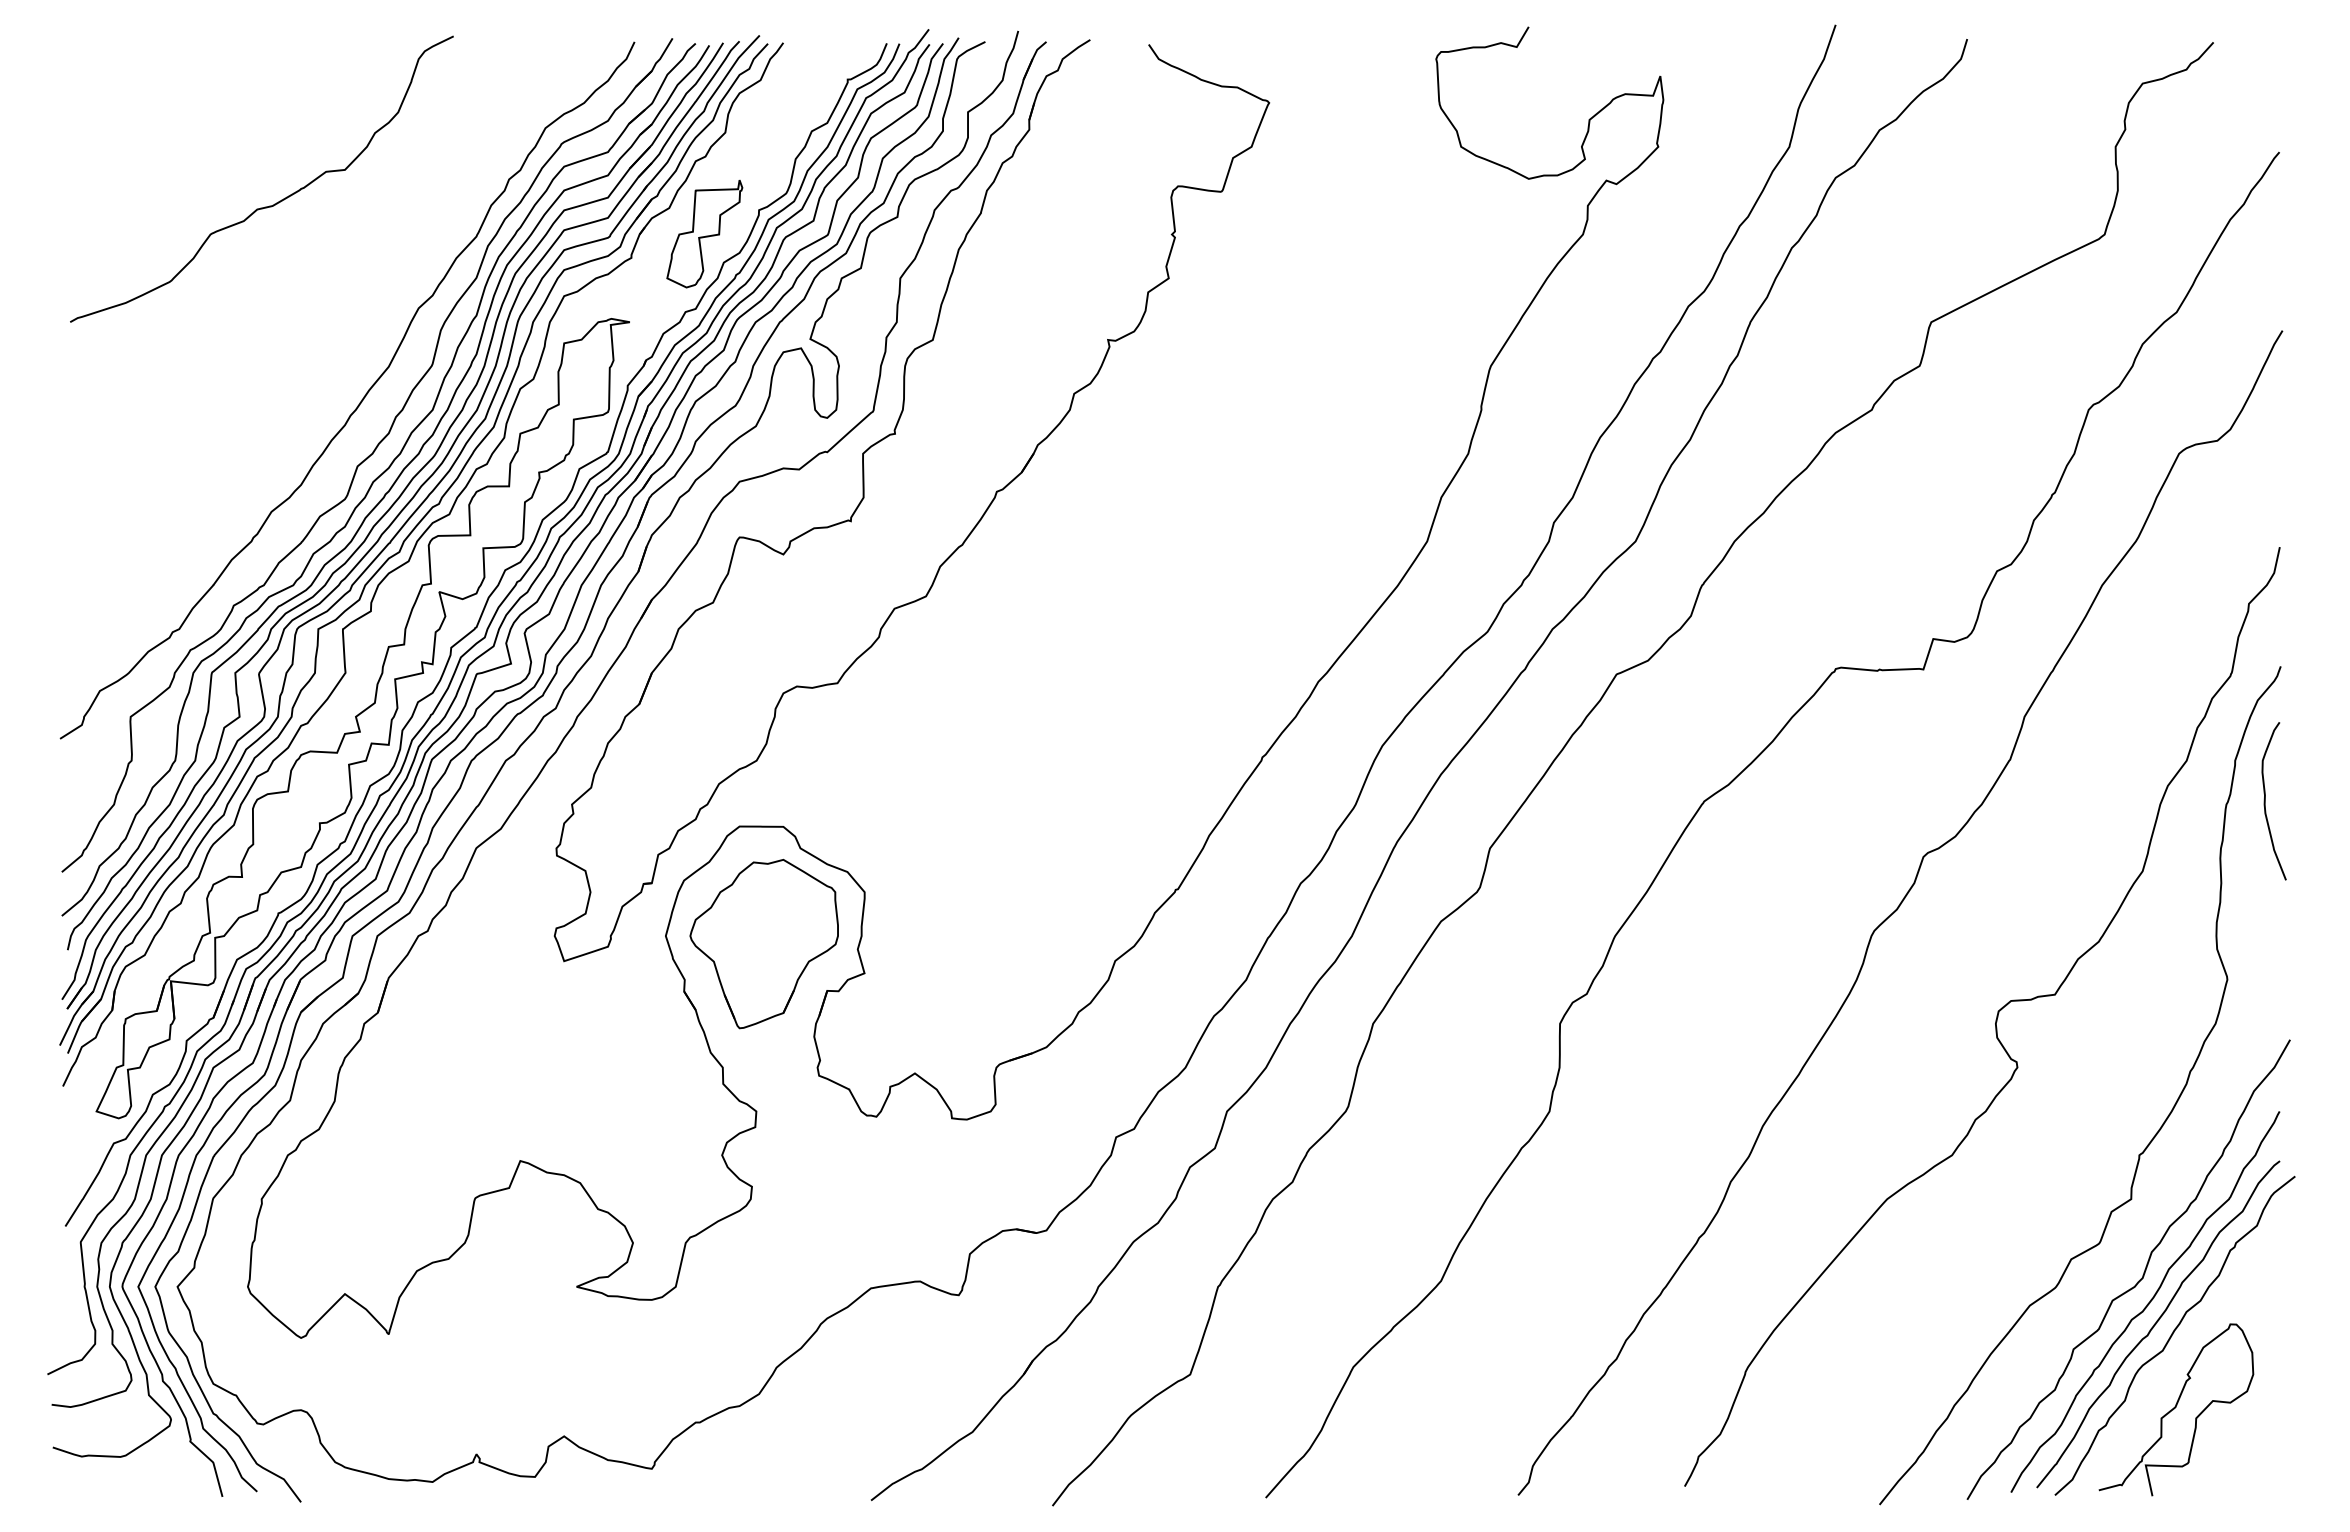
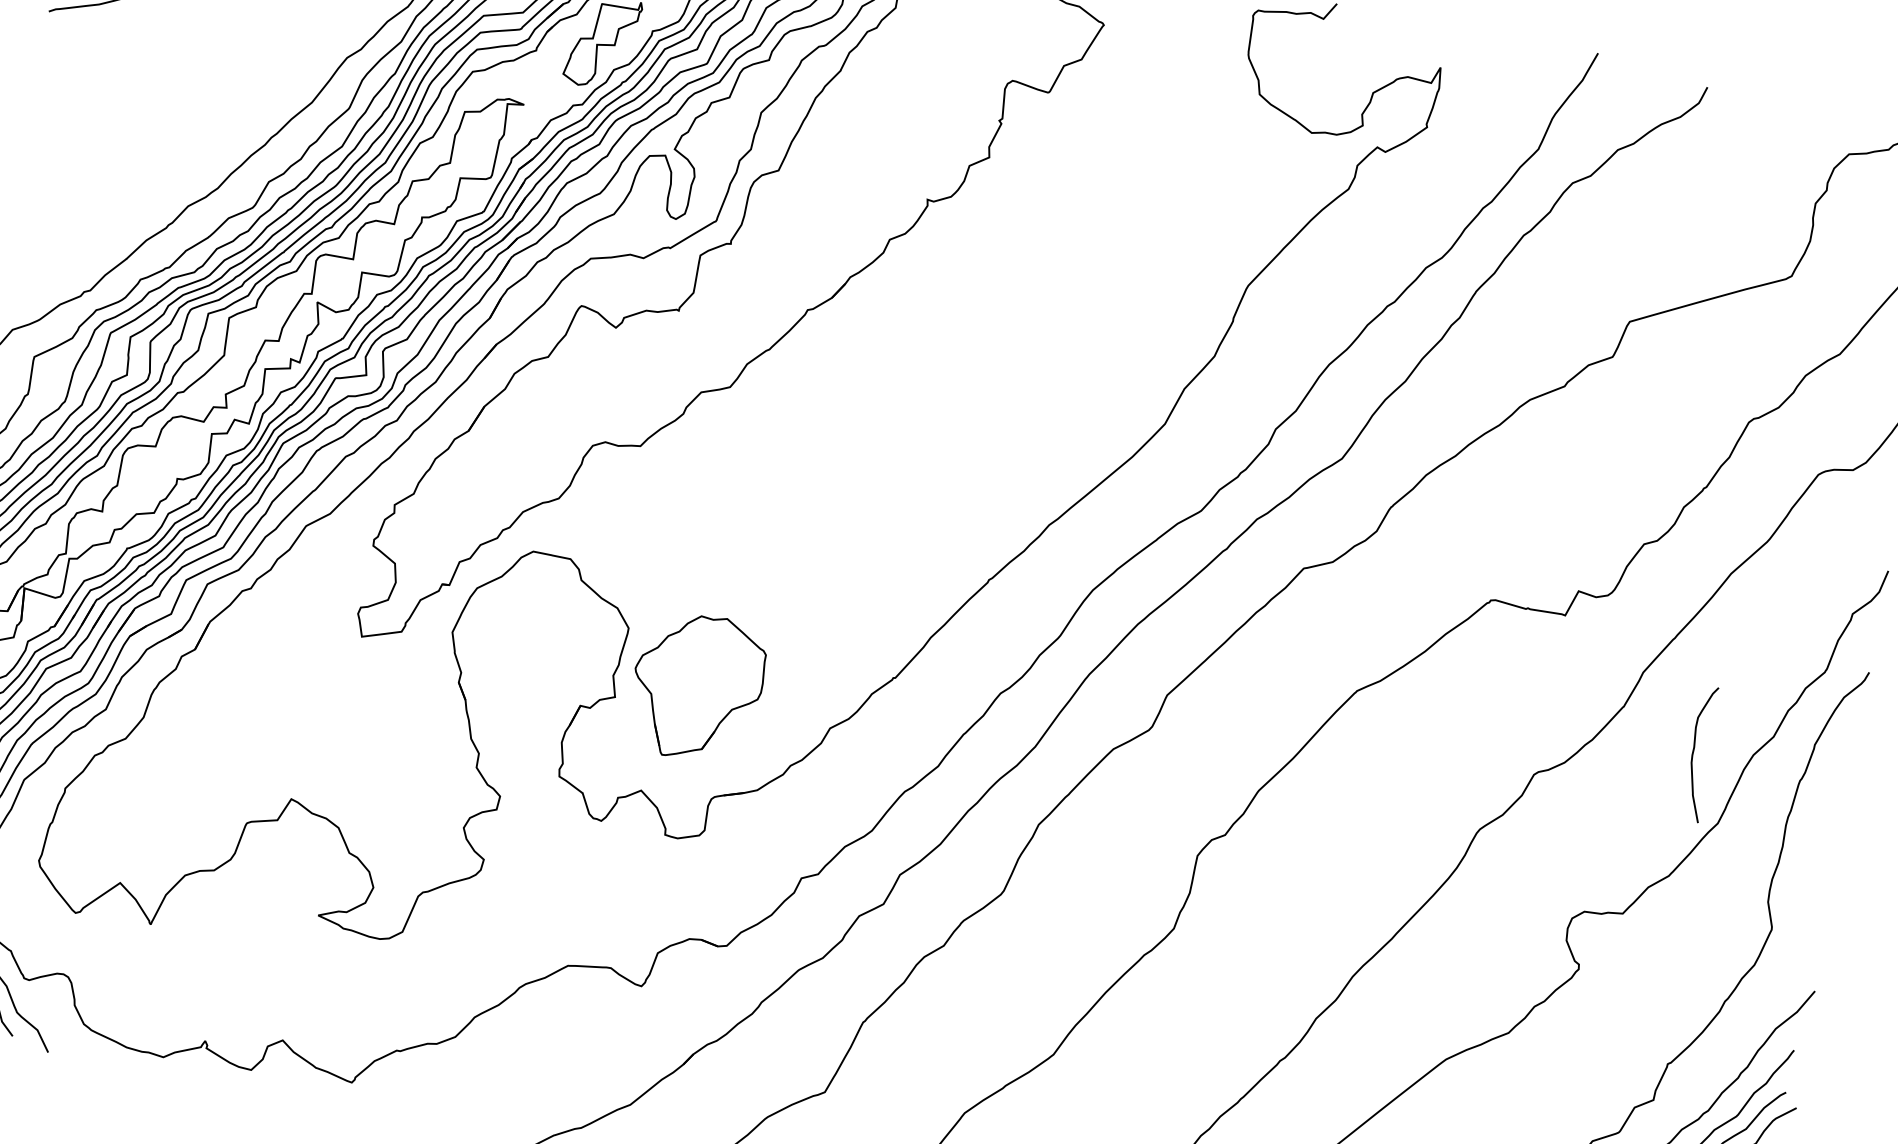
curve: (2265, 801) -> (1693, 752), moved
part: (763, 944) -> (696, 687), moved

